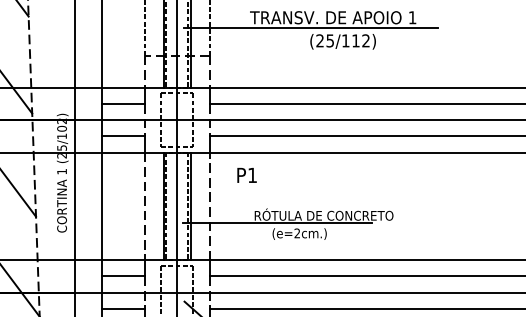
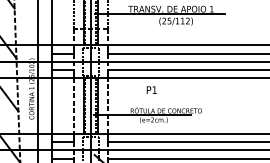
text: (246, 174) -> (151, 89), moved

